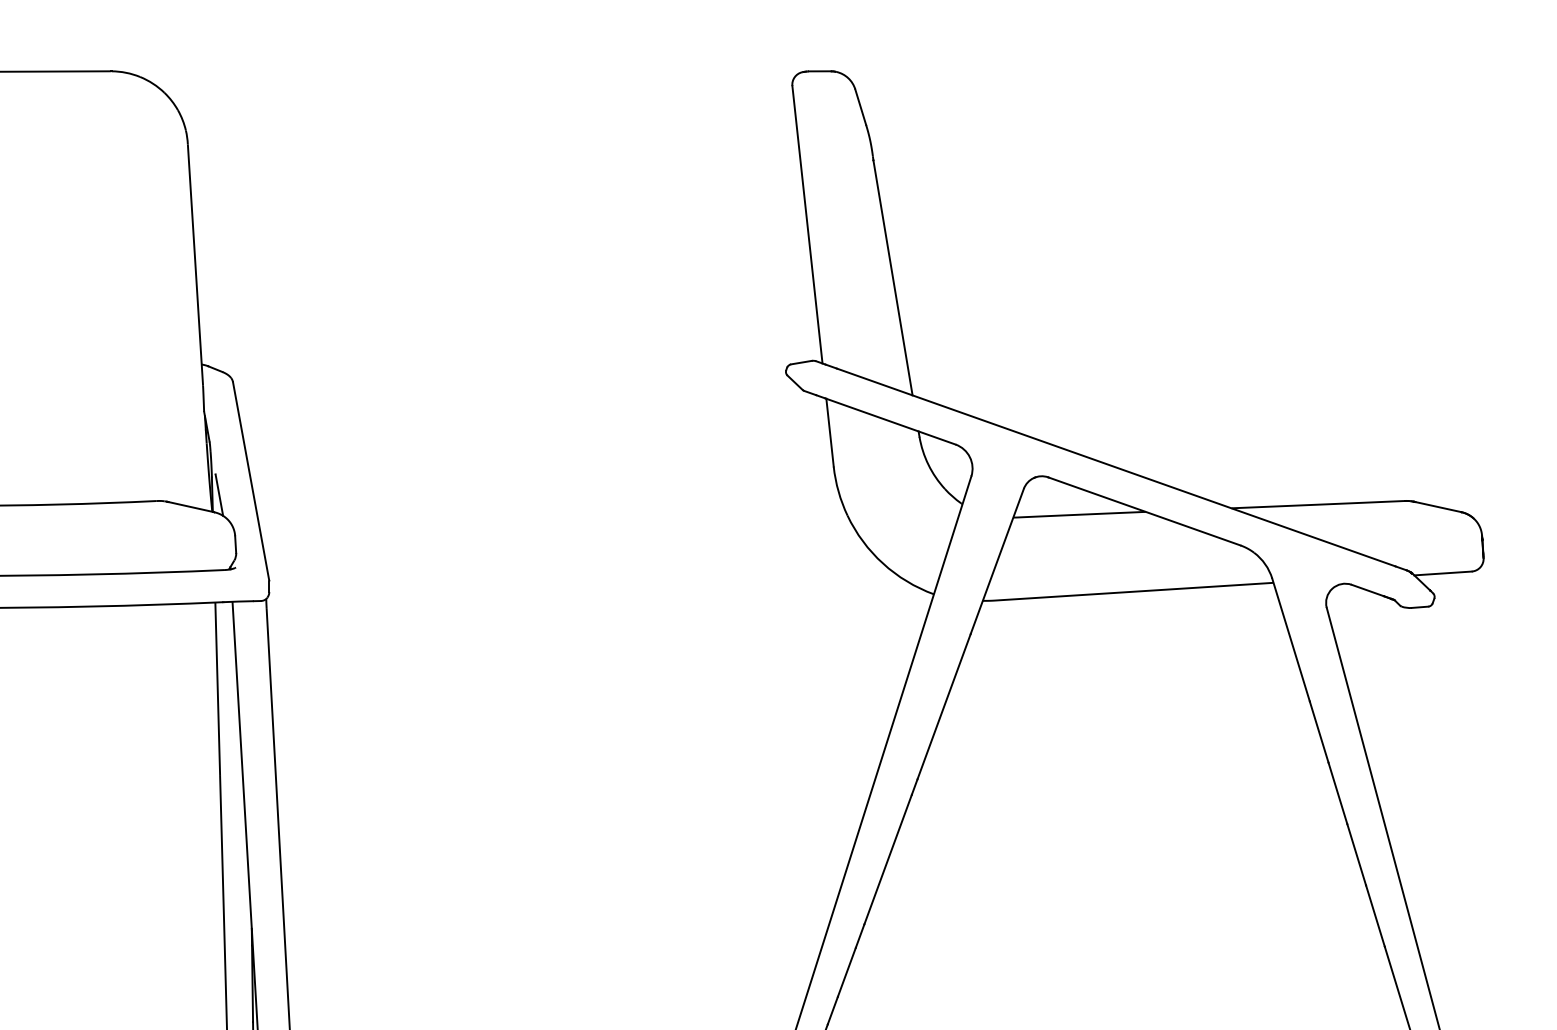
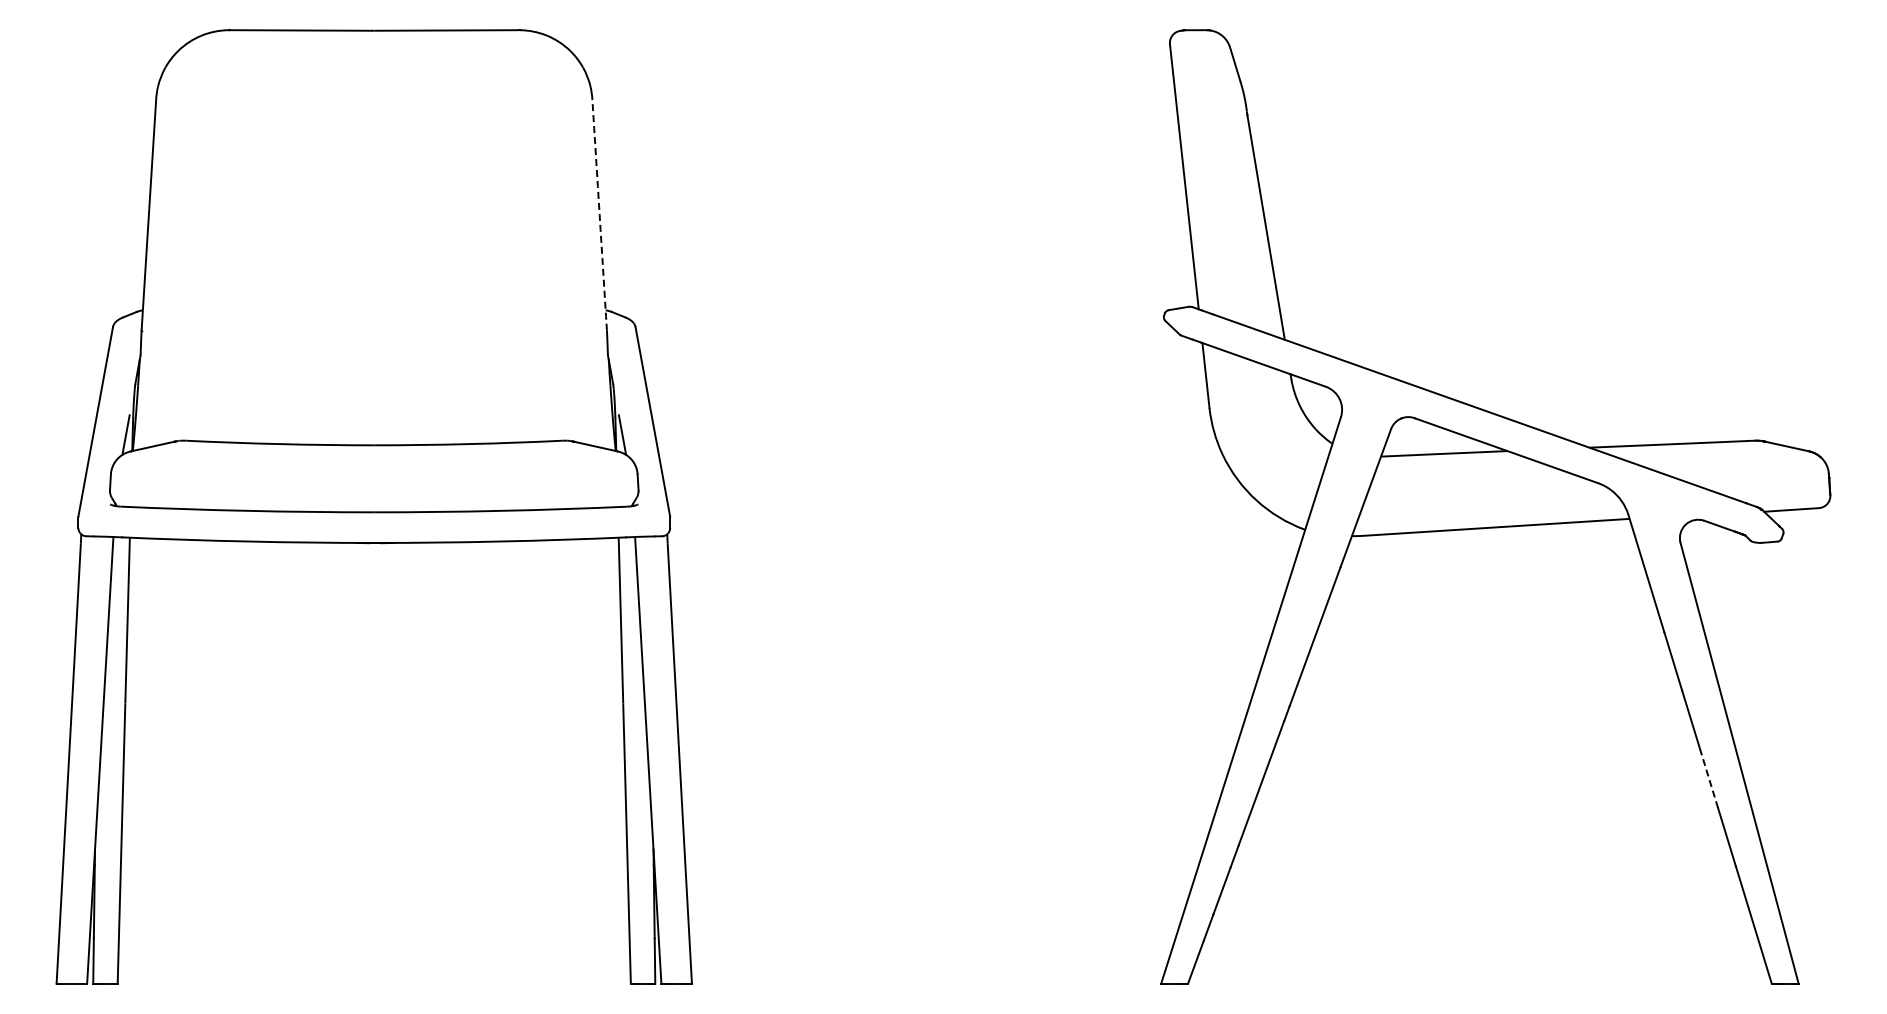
arc: (195, 265) -> (599, 215), solid -> dashed
line: (1357, 854) -> (1709, 778), solid -> dashed

